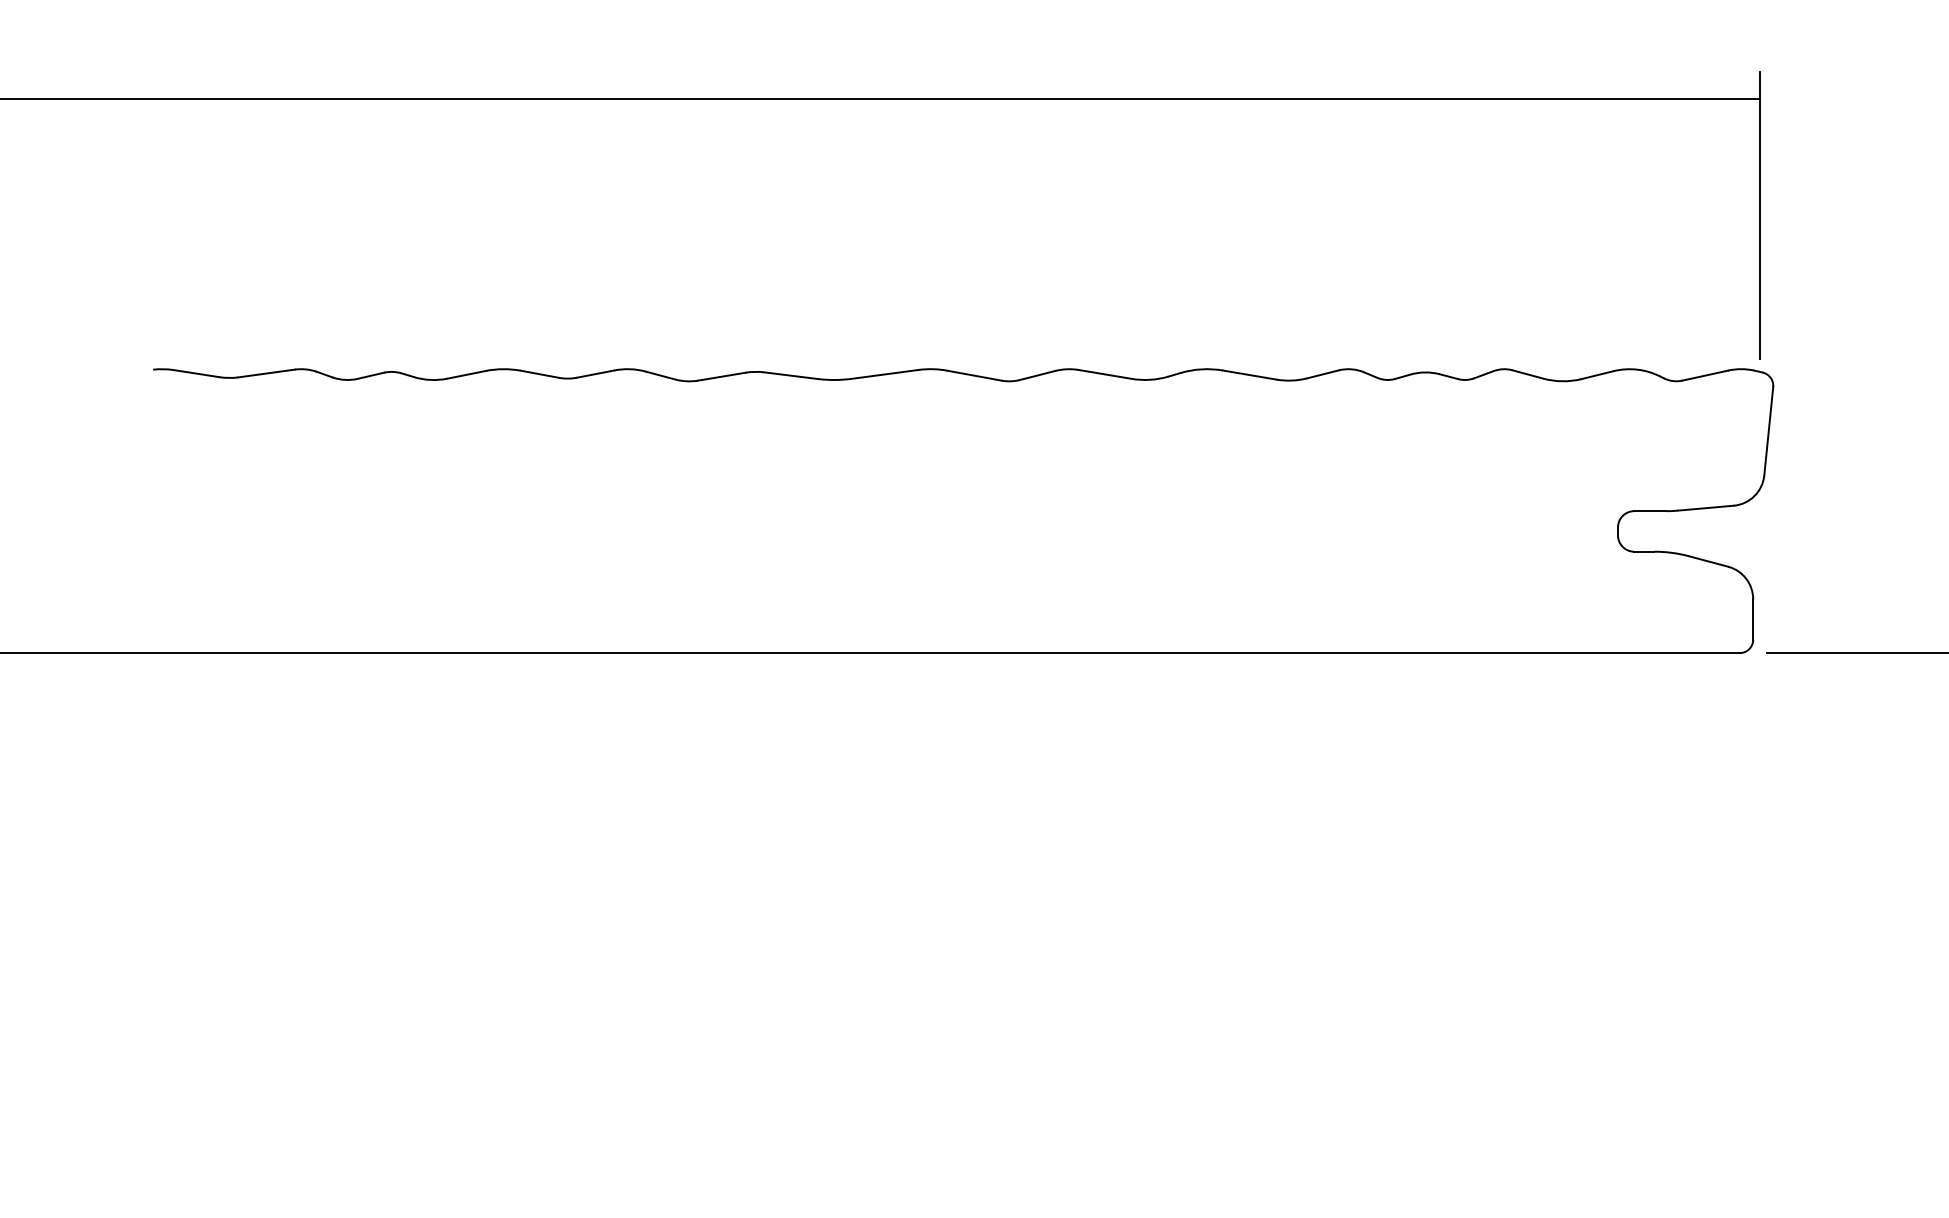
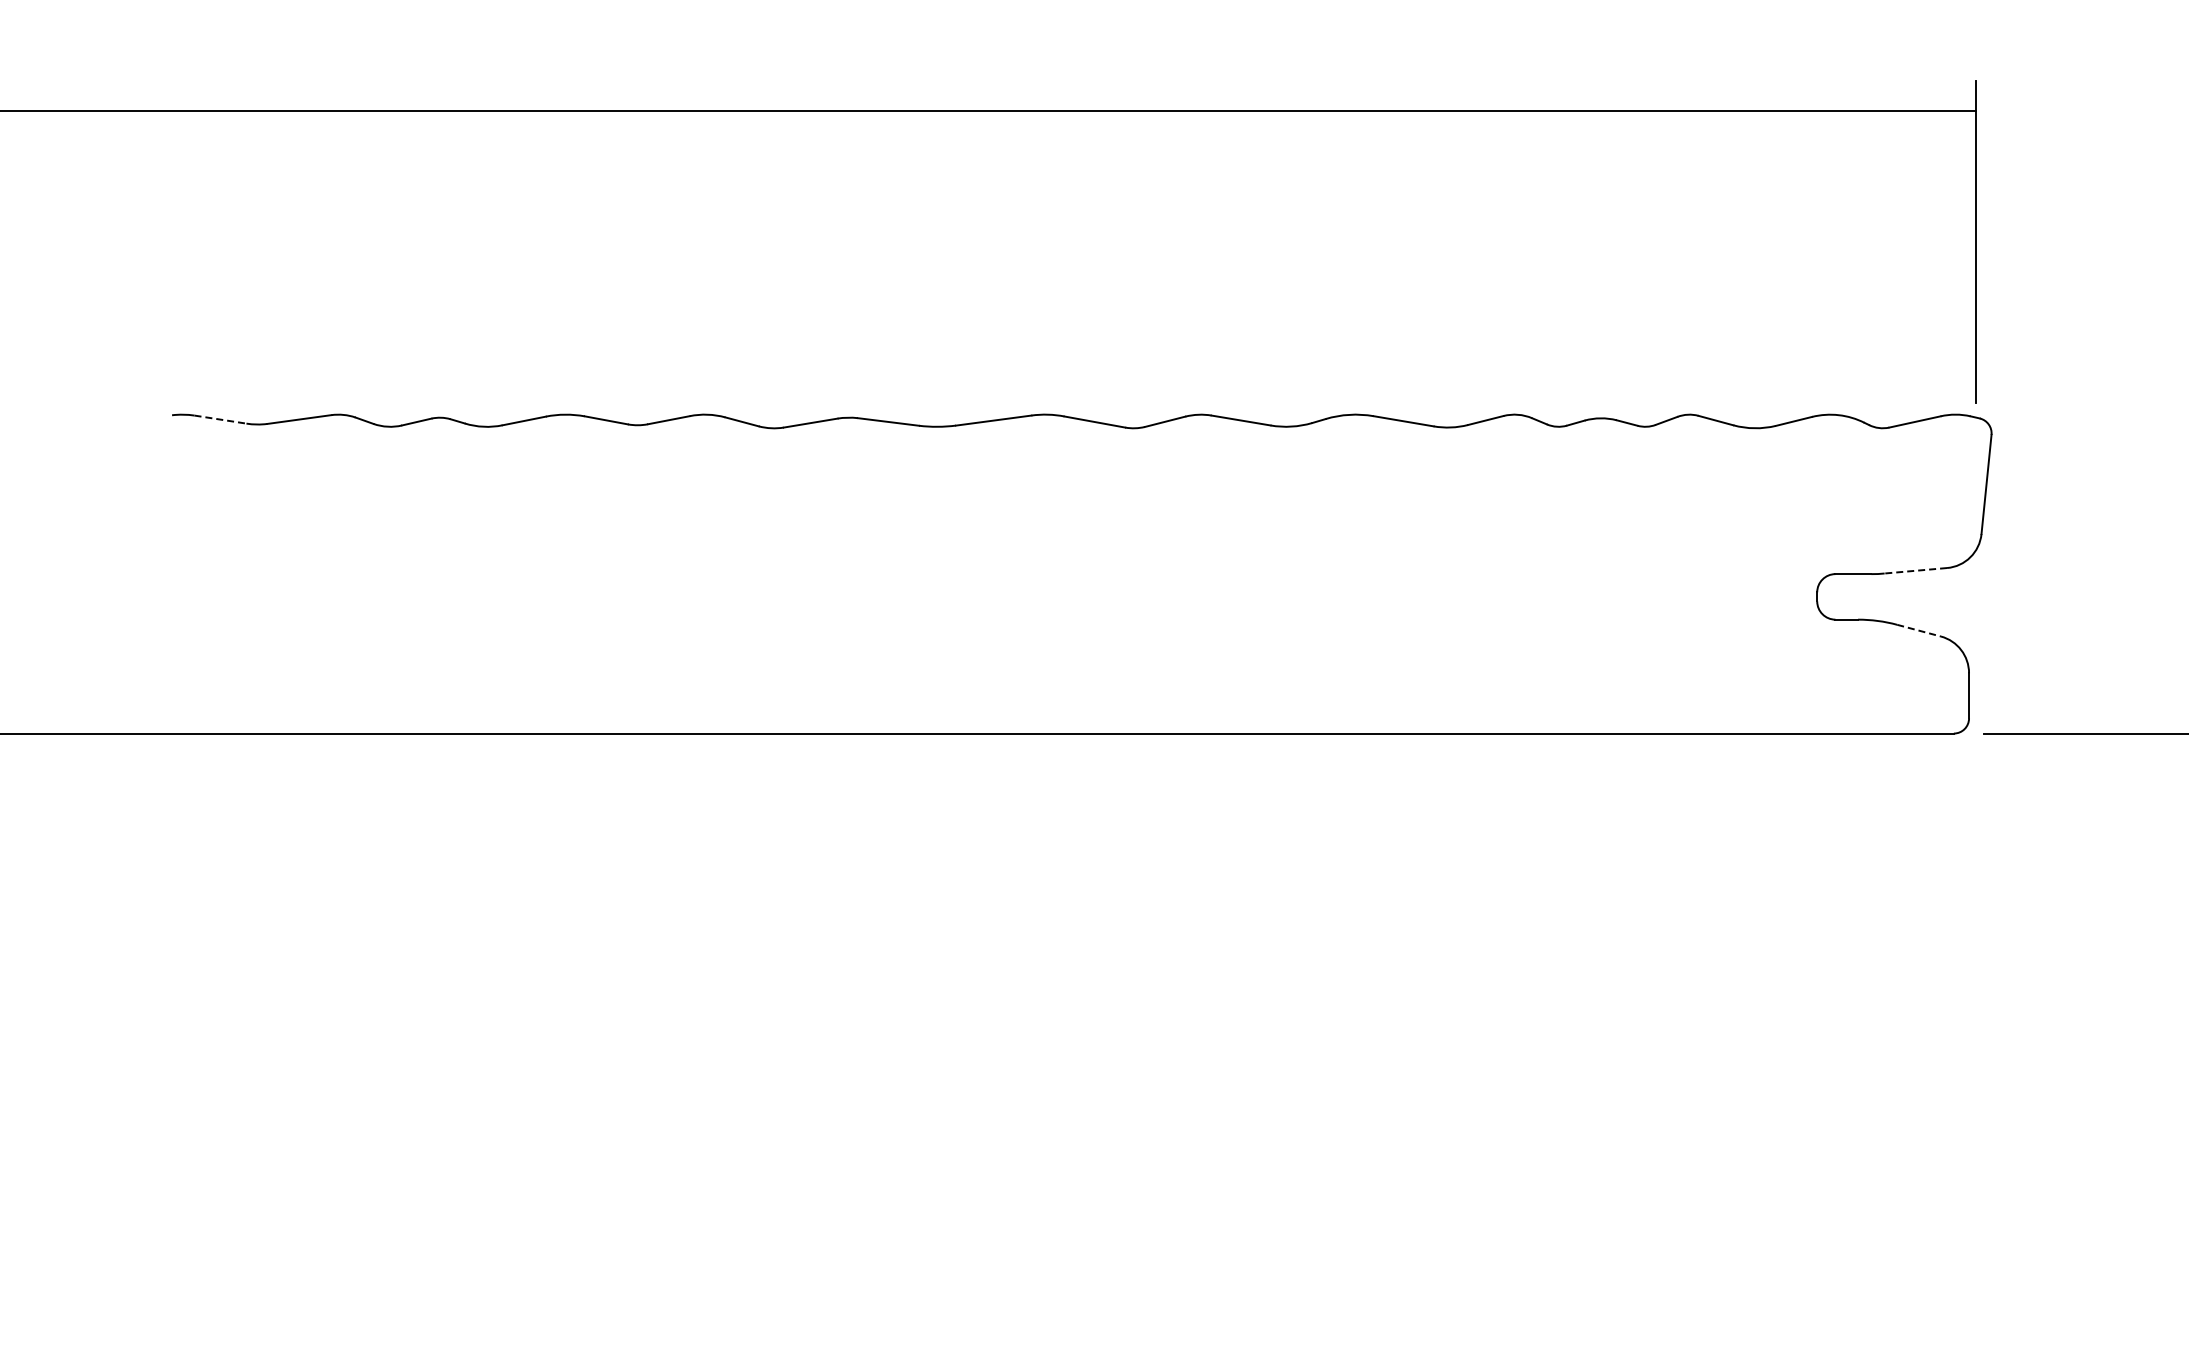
line: (196, 373) -> (220, 419), solid -> dashed
line: (1705, 507) -> (1915, 570), solid -> dashed
line: (1709, 561) -> (1919, 630), solid -> dashed

